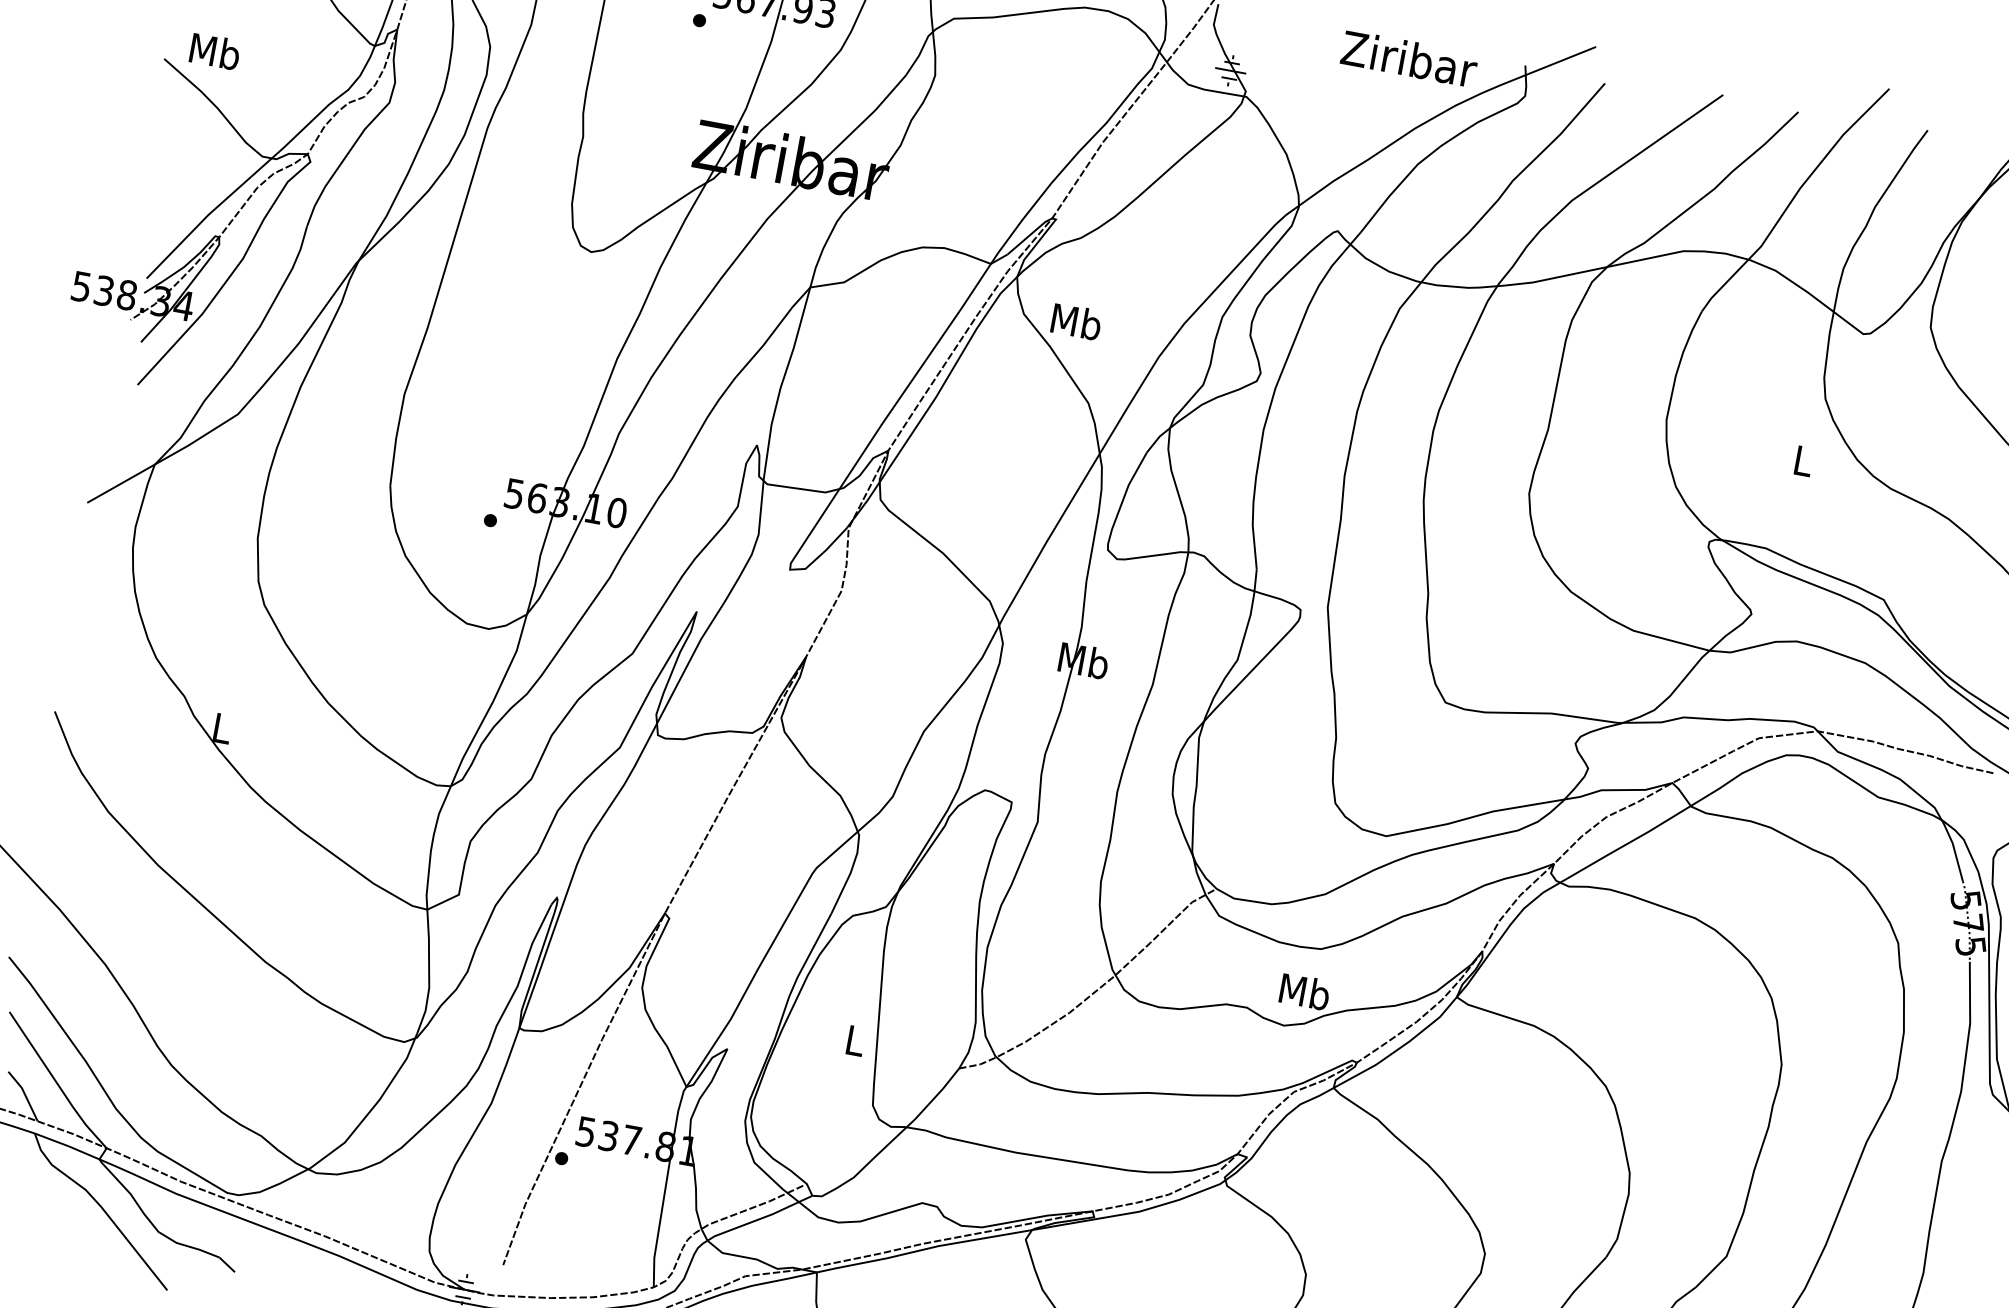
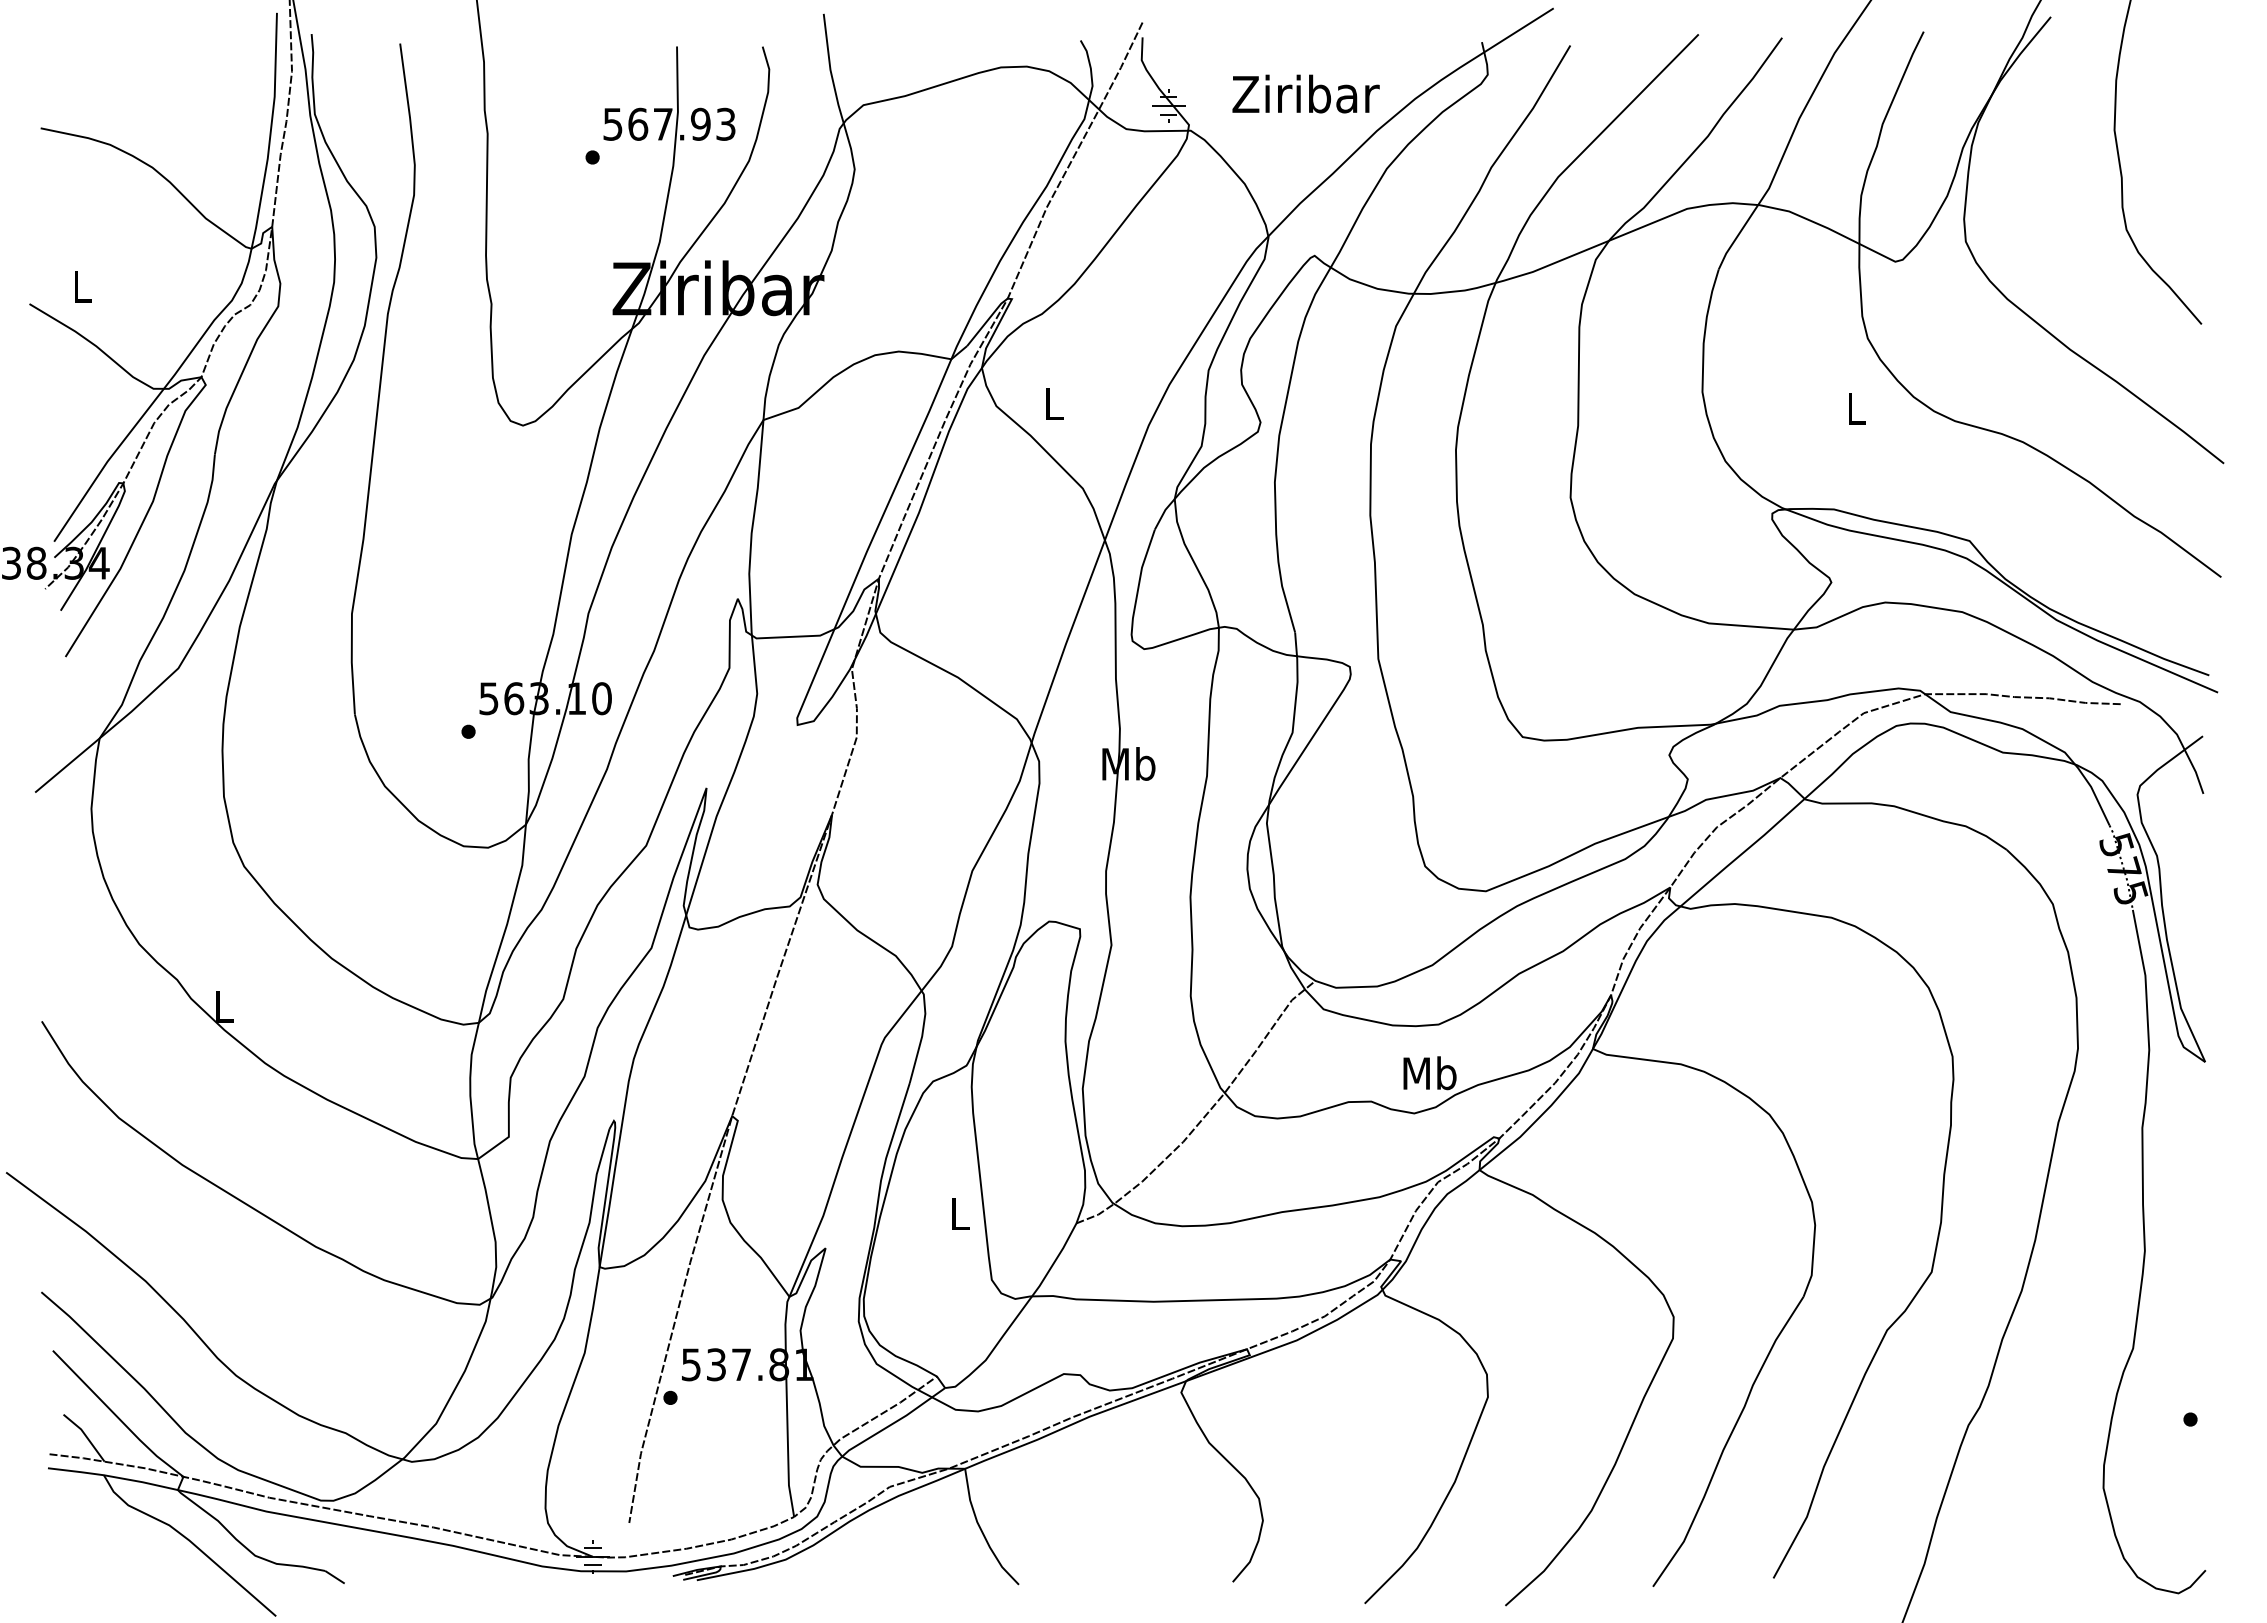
text: (215, 51) -> (82, 286), Mb -> L
text: (1409, 58) -> (1305, 93), moved
text: (1076, 321) -> (1053, 403), Mb -> L

